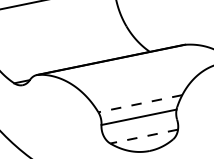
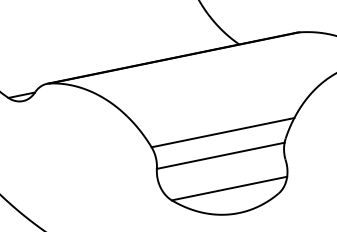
line: (140, 103) -> (223, 132), dashed -> solid
line: (144, 136) -> (230, 188), dashed -> solid

